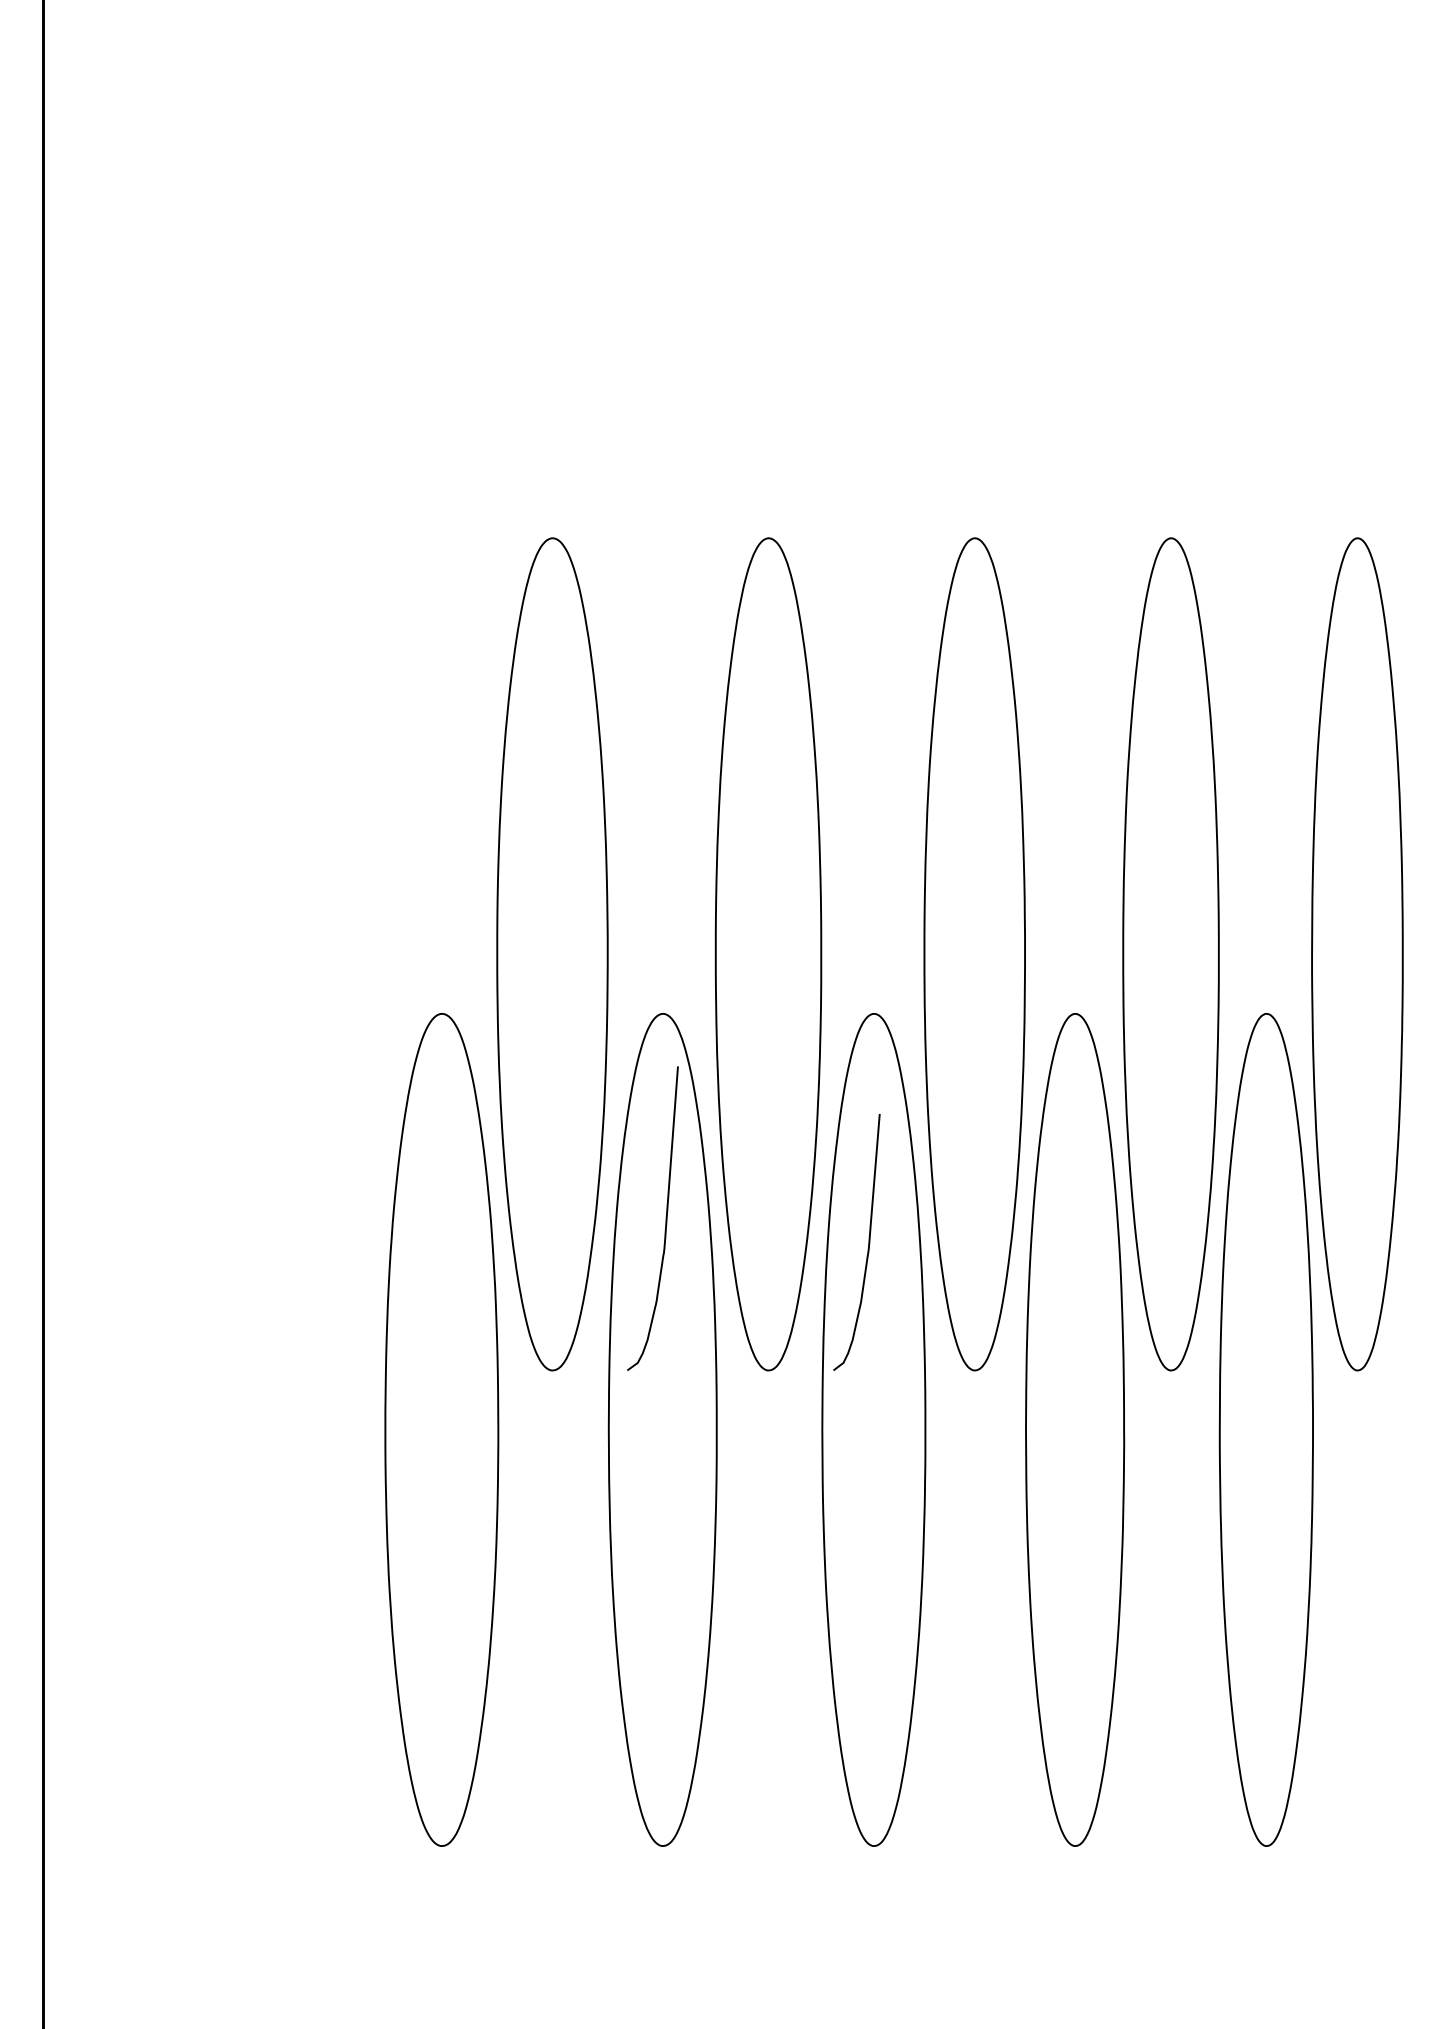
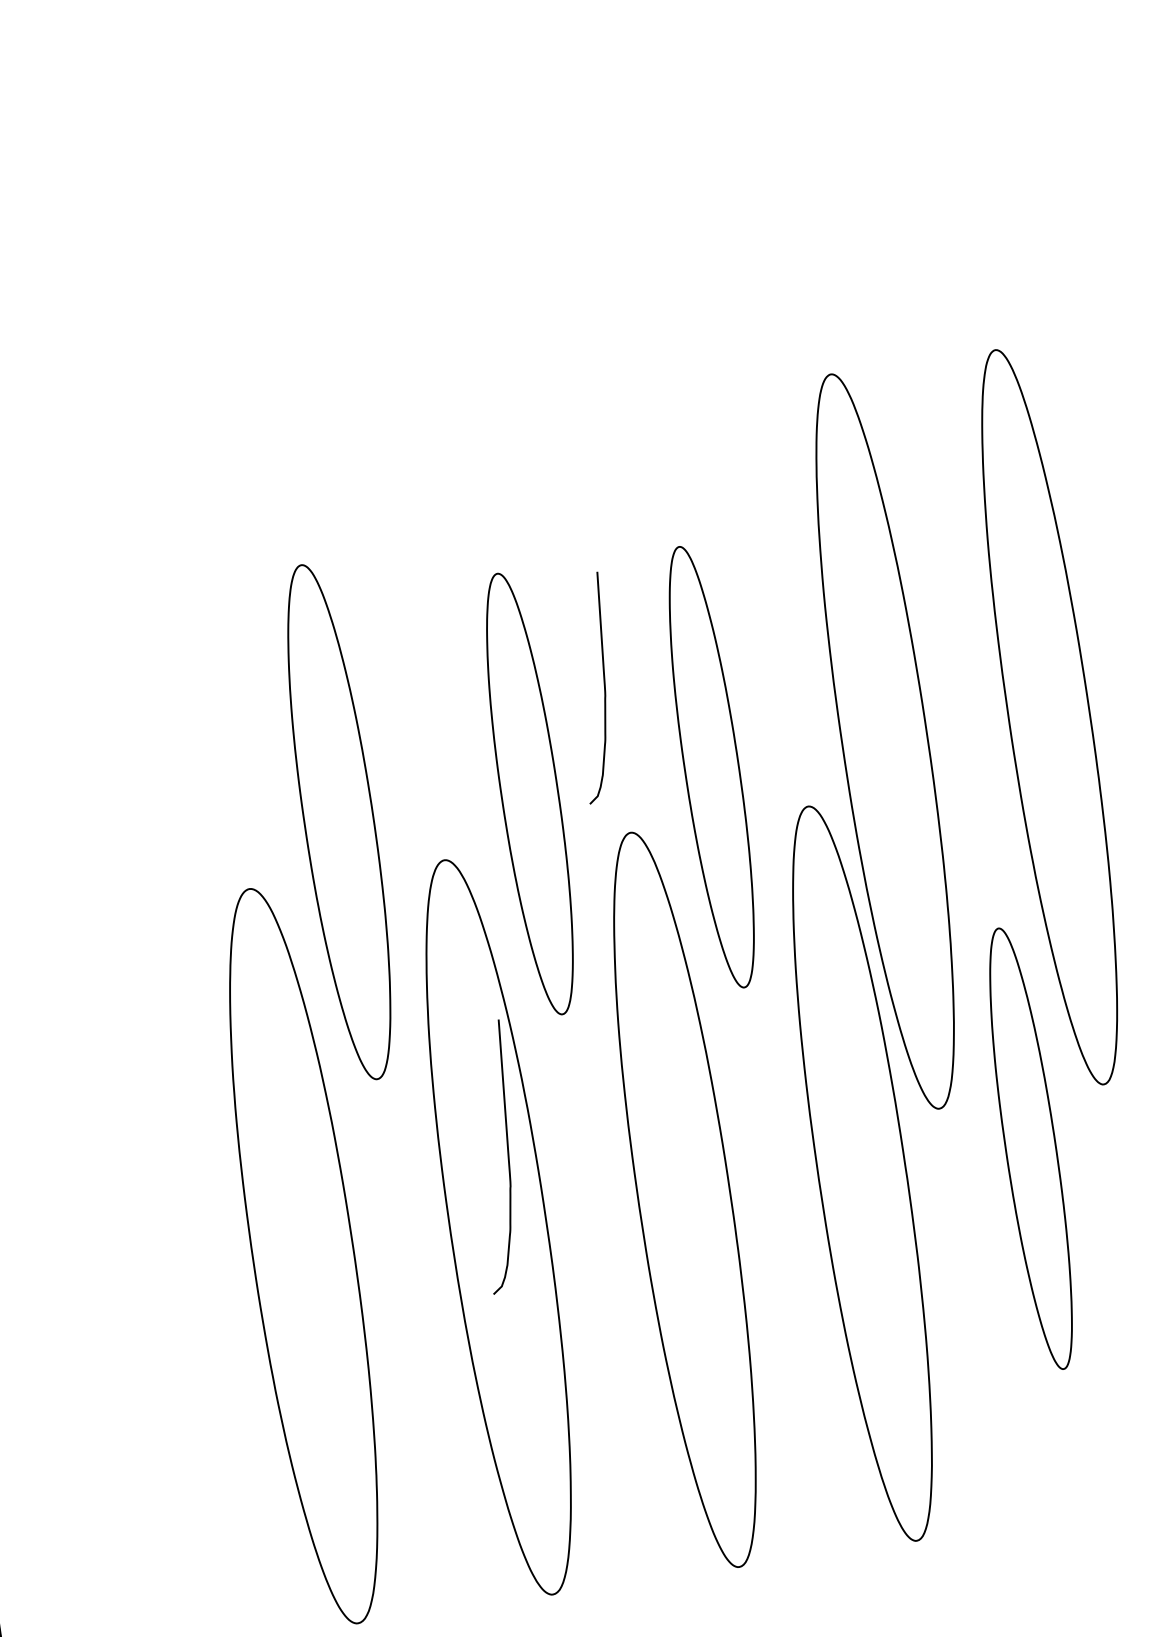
part: (552, 954) -> (339, 822), size x0.7
part: (768, 954) -> (529, 794), size x0.6
part: (974, 954) -> (711, 767), size x0.6
curve: (665, 1218) -> (507, 1155), moved
curve: (868, 1242) -> (604, 686), moved
part: (1265, 1429) -> (1030, 1148), size x0.6

